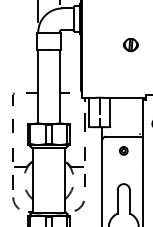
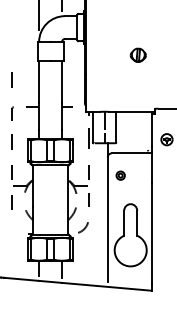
line: (12, 67) -> (11, 79), added
part: (123, 150) -> (120, 175), moved
arc: (15, 203) -> (14, 224), removed

